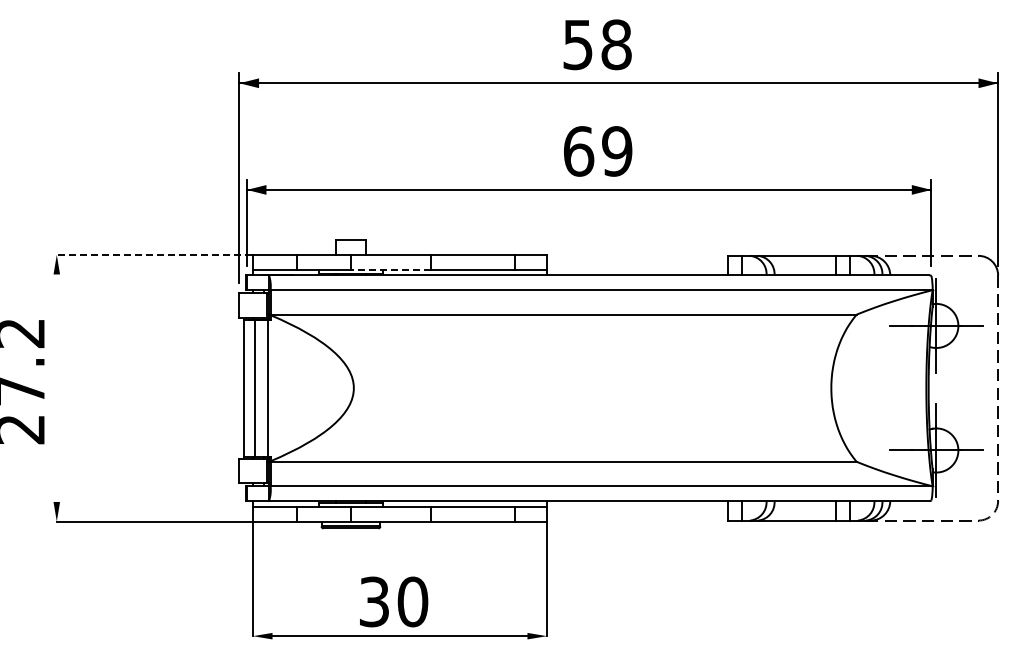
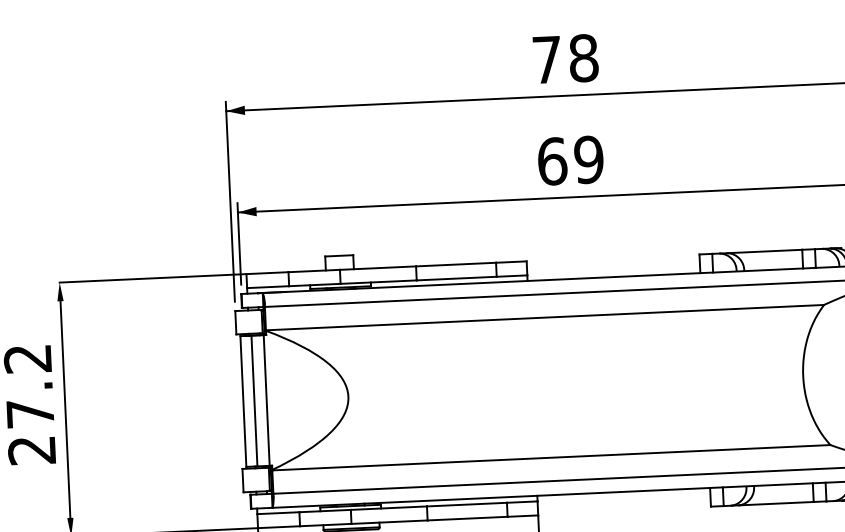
text: (577, 45) -> (546, 60), 58 -> 78
line: (154, 254) -> (152, 278), dashed -> solid
line: (391, 269) -> (379, 282), dashed -> solid
line: (56, 387) -> (65, 408), added

